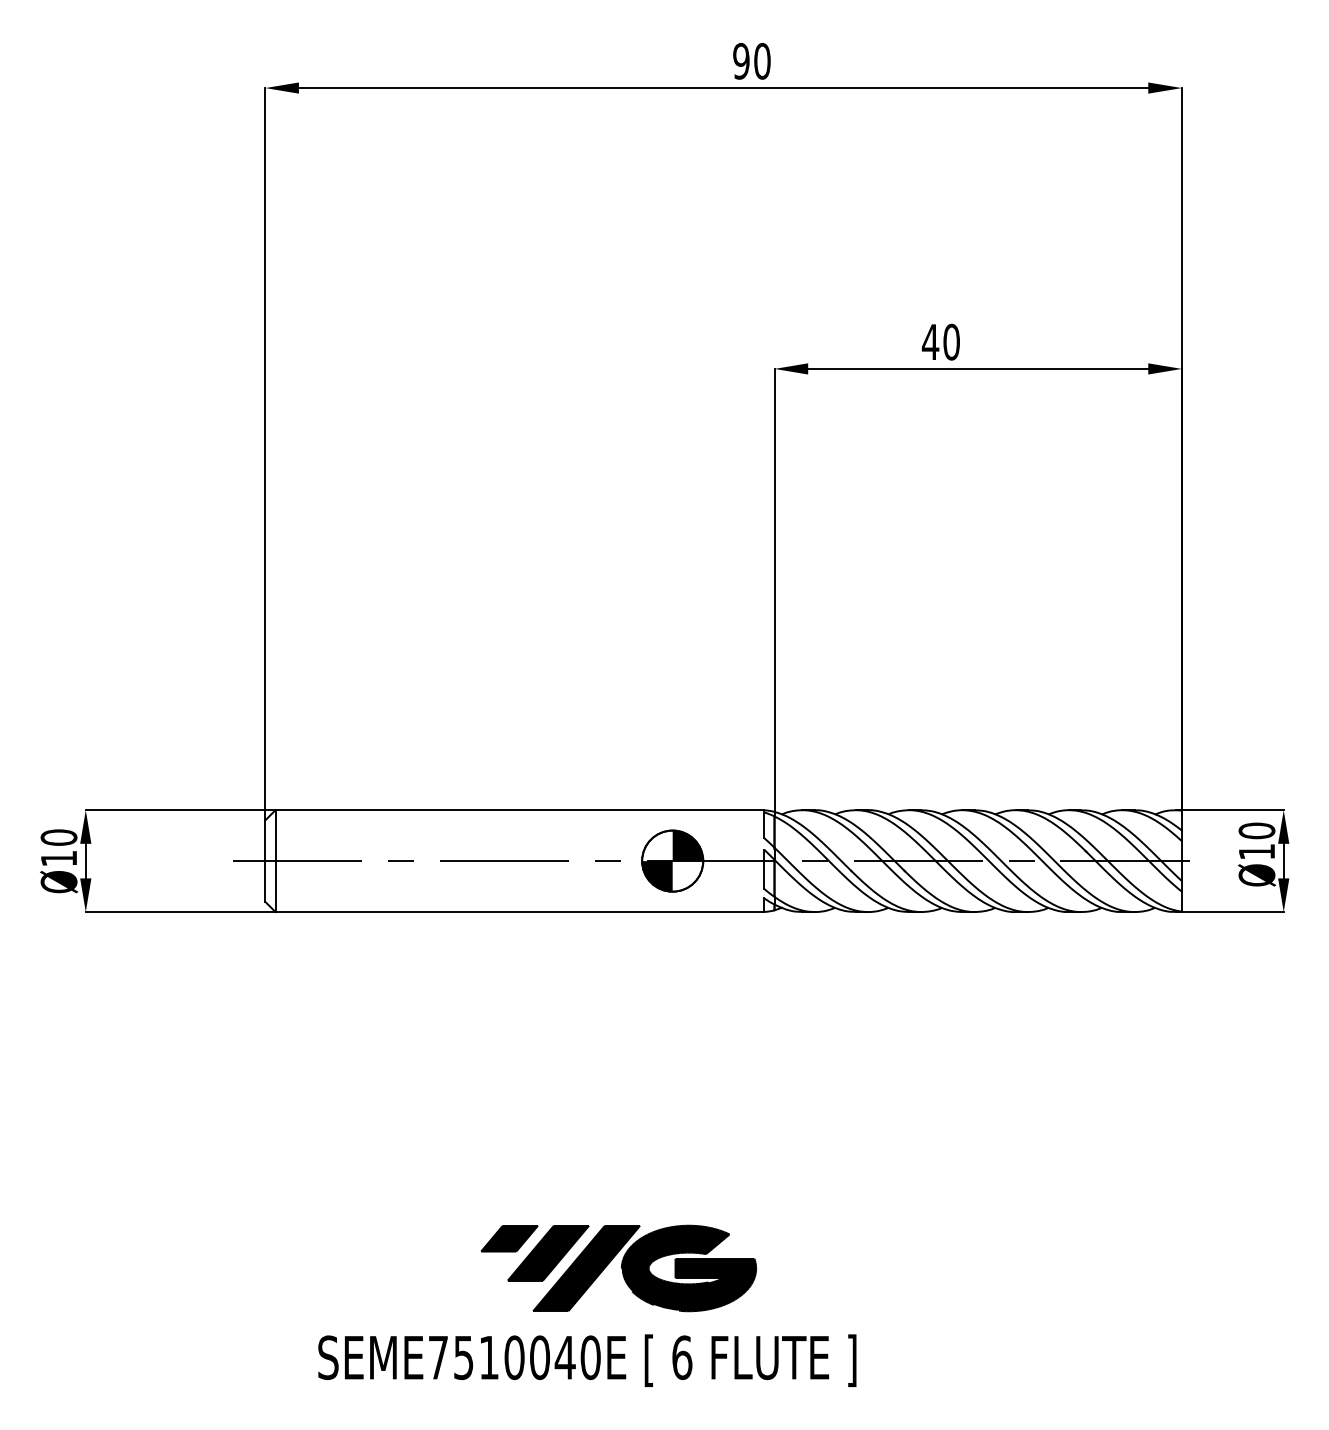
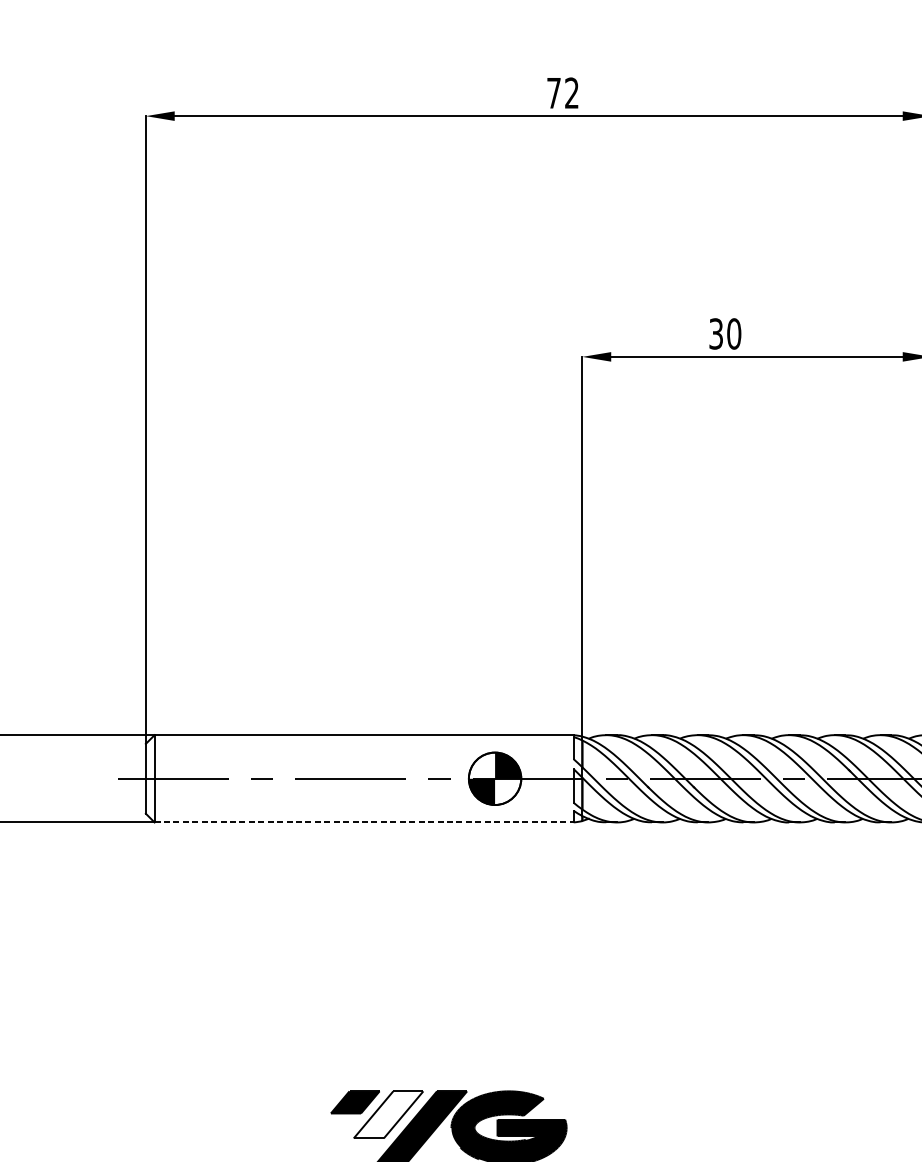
text: (751, 61) -> (562, 93), 90 -> 72
text: (930, 341) -> (716, 333), 40 -> 30
line: (520, 912) -> (364, 822), solid -> dashed
fill: (548, 1252) -> (388, 1114), removed

